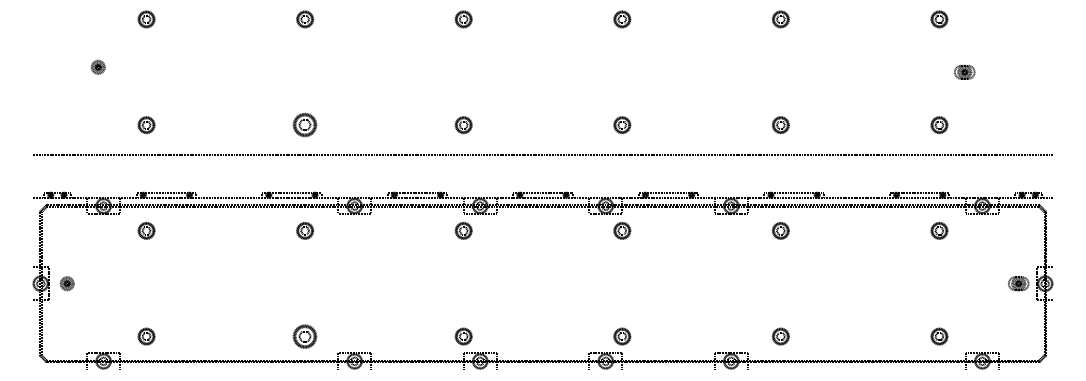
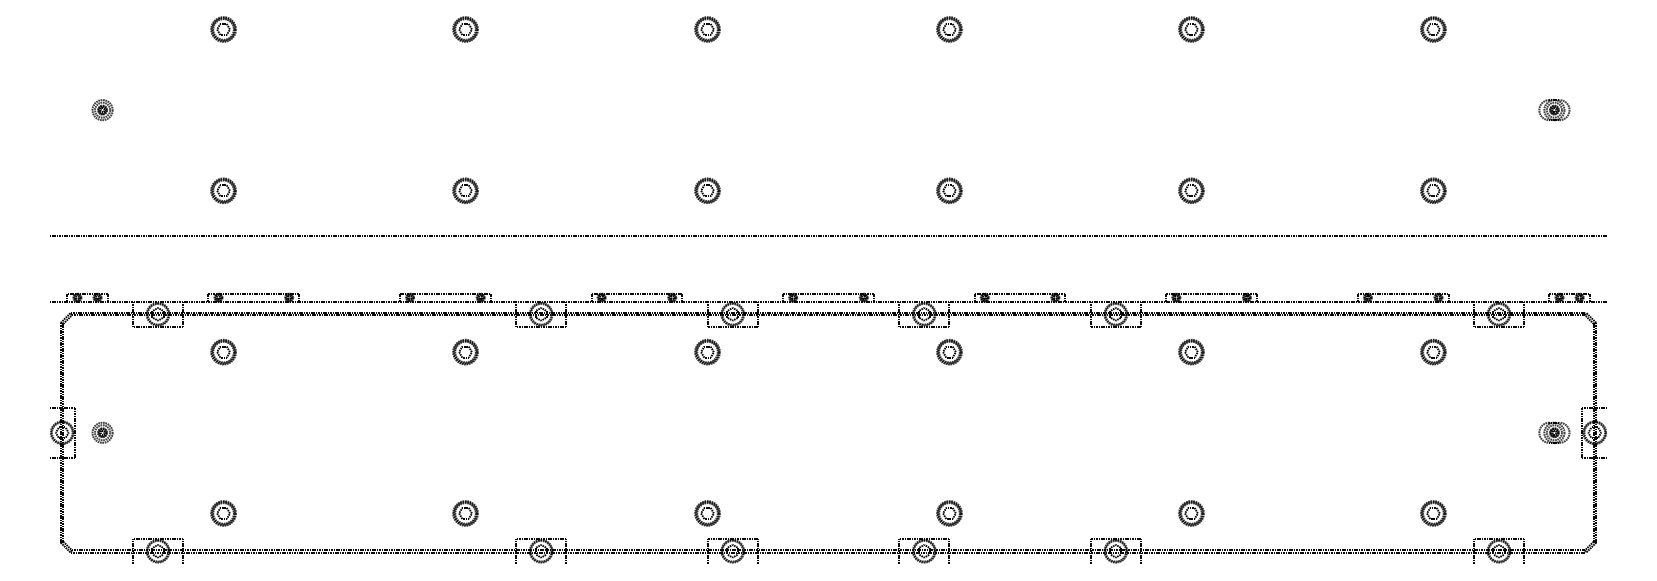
part: (97, 66) -> (101, 108), moved
part: (964, 71) -> (1554, 108), moved
part: (305, 125) -> (466, 191), size x0.71
part: (305, 336) -> (466, 513), size x0.71

